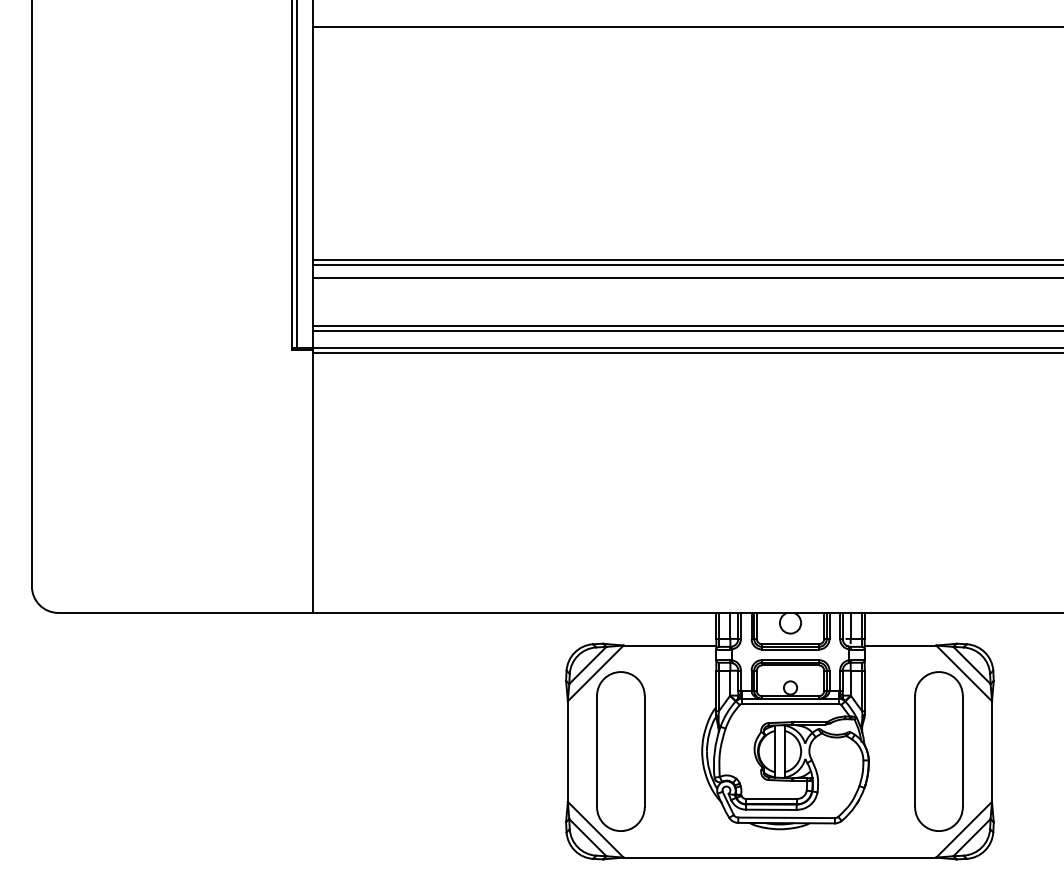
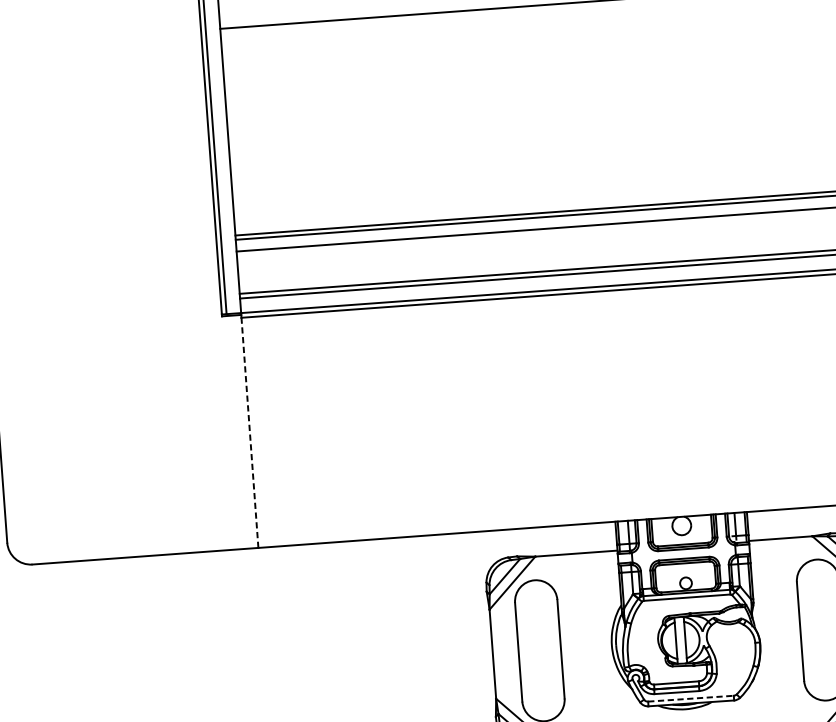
line: (313, 483) -> (250, 433), solid -> dashed
line: (787, 817) -> (691, 698), solid -> dashed

